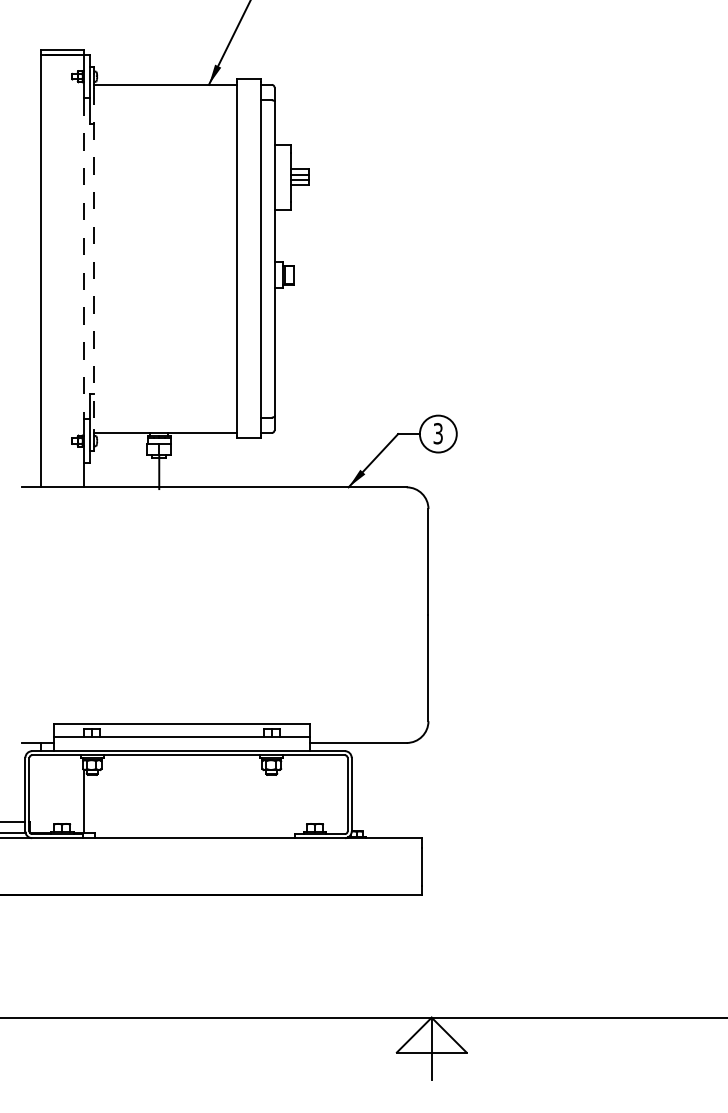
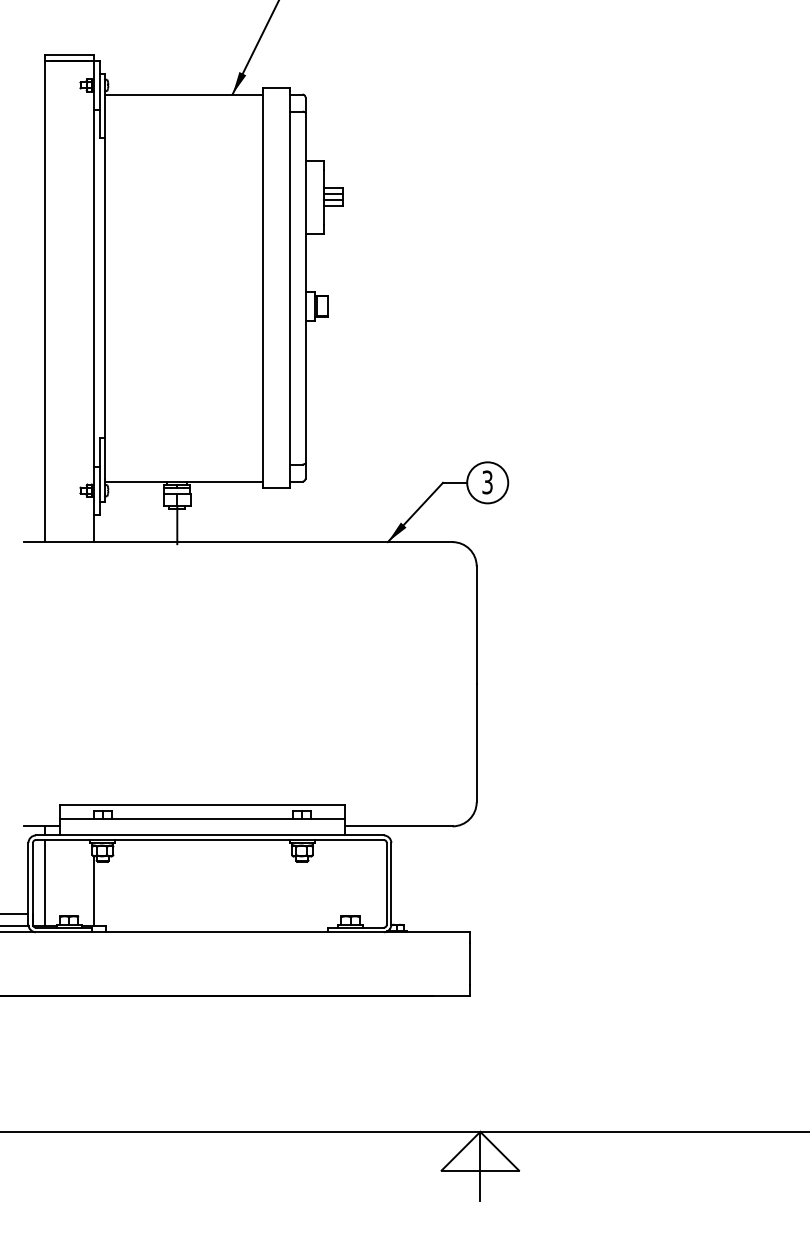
line: (83, 259) -> (93, 288), dashed -> solid
line: (93, 259) -> (104, 288), dashed -> solid
line: (40, 794) -> (45, 883), added

